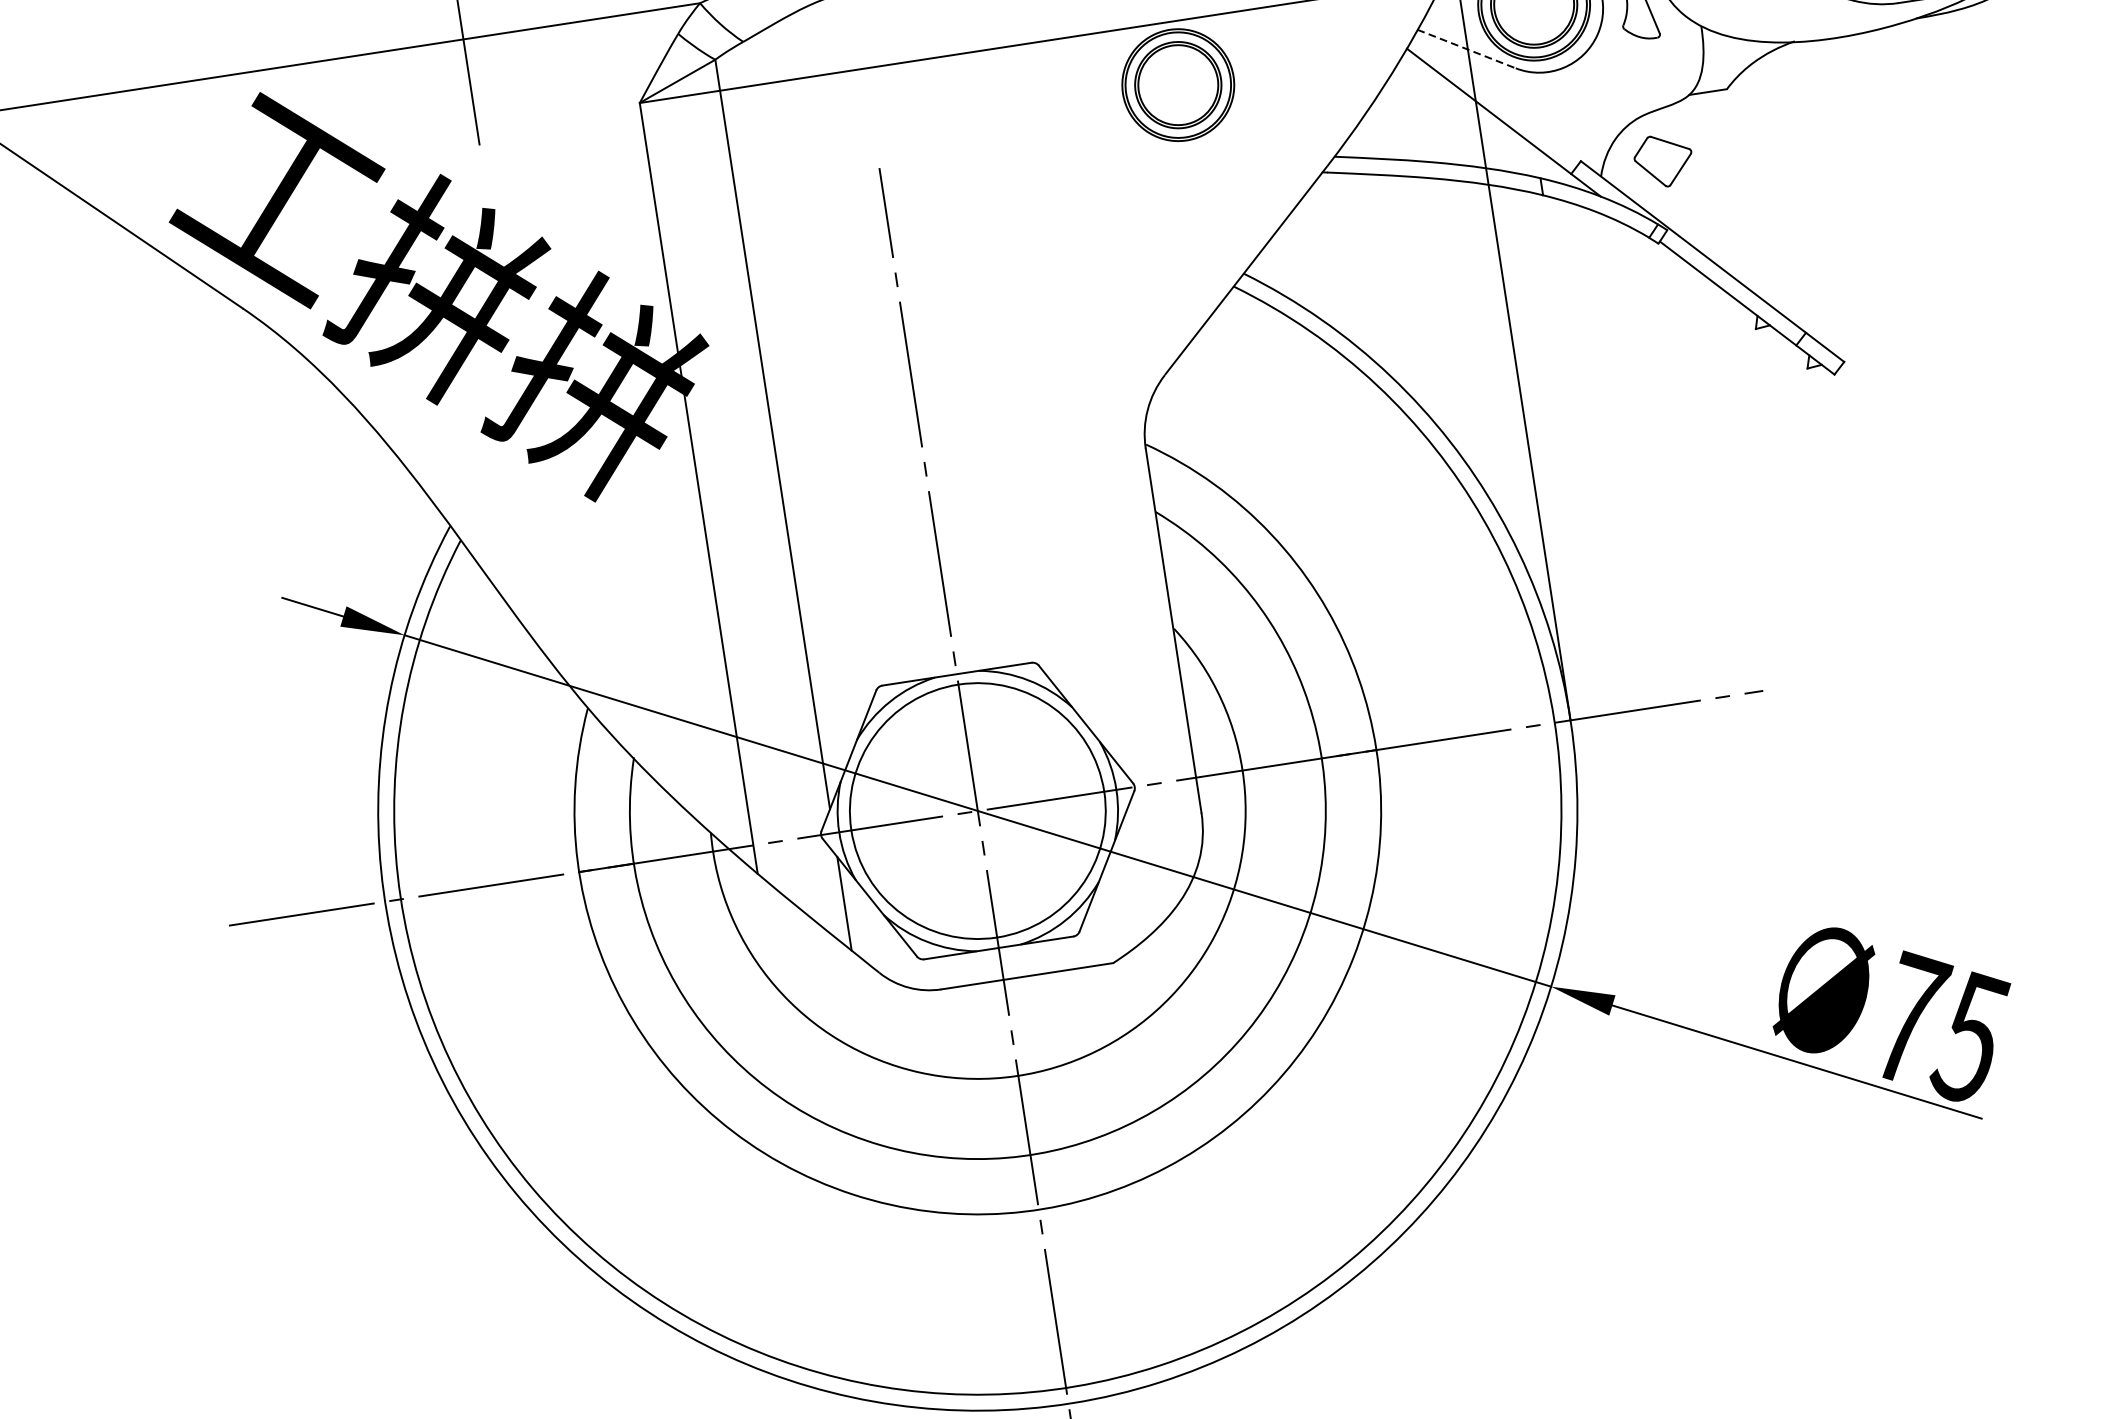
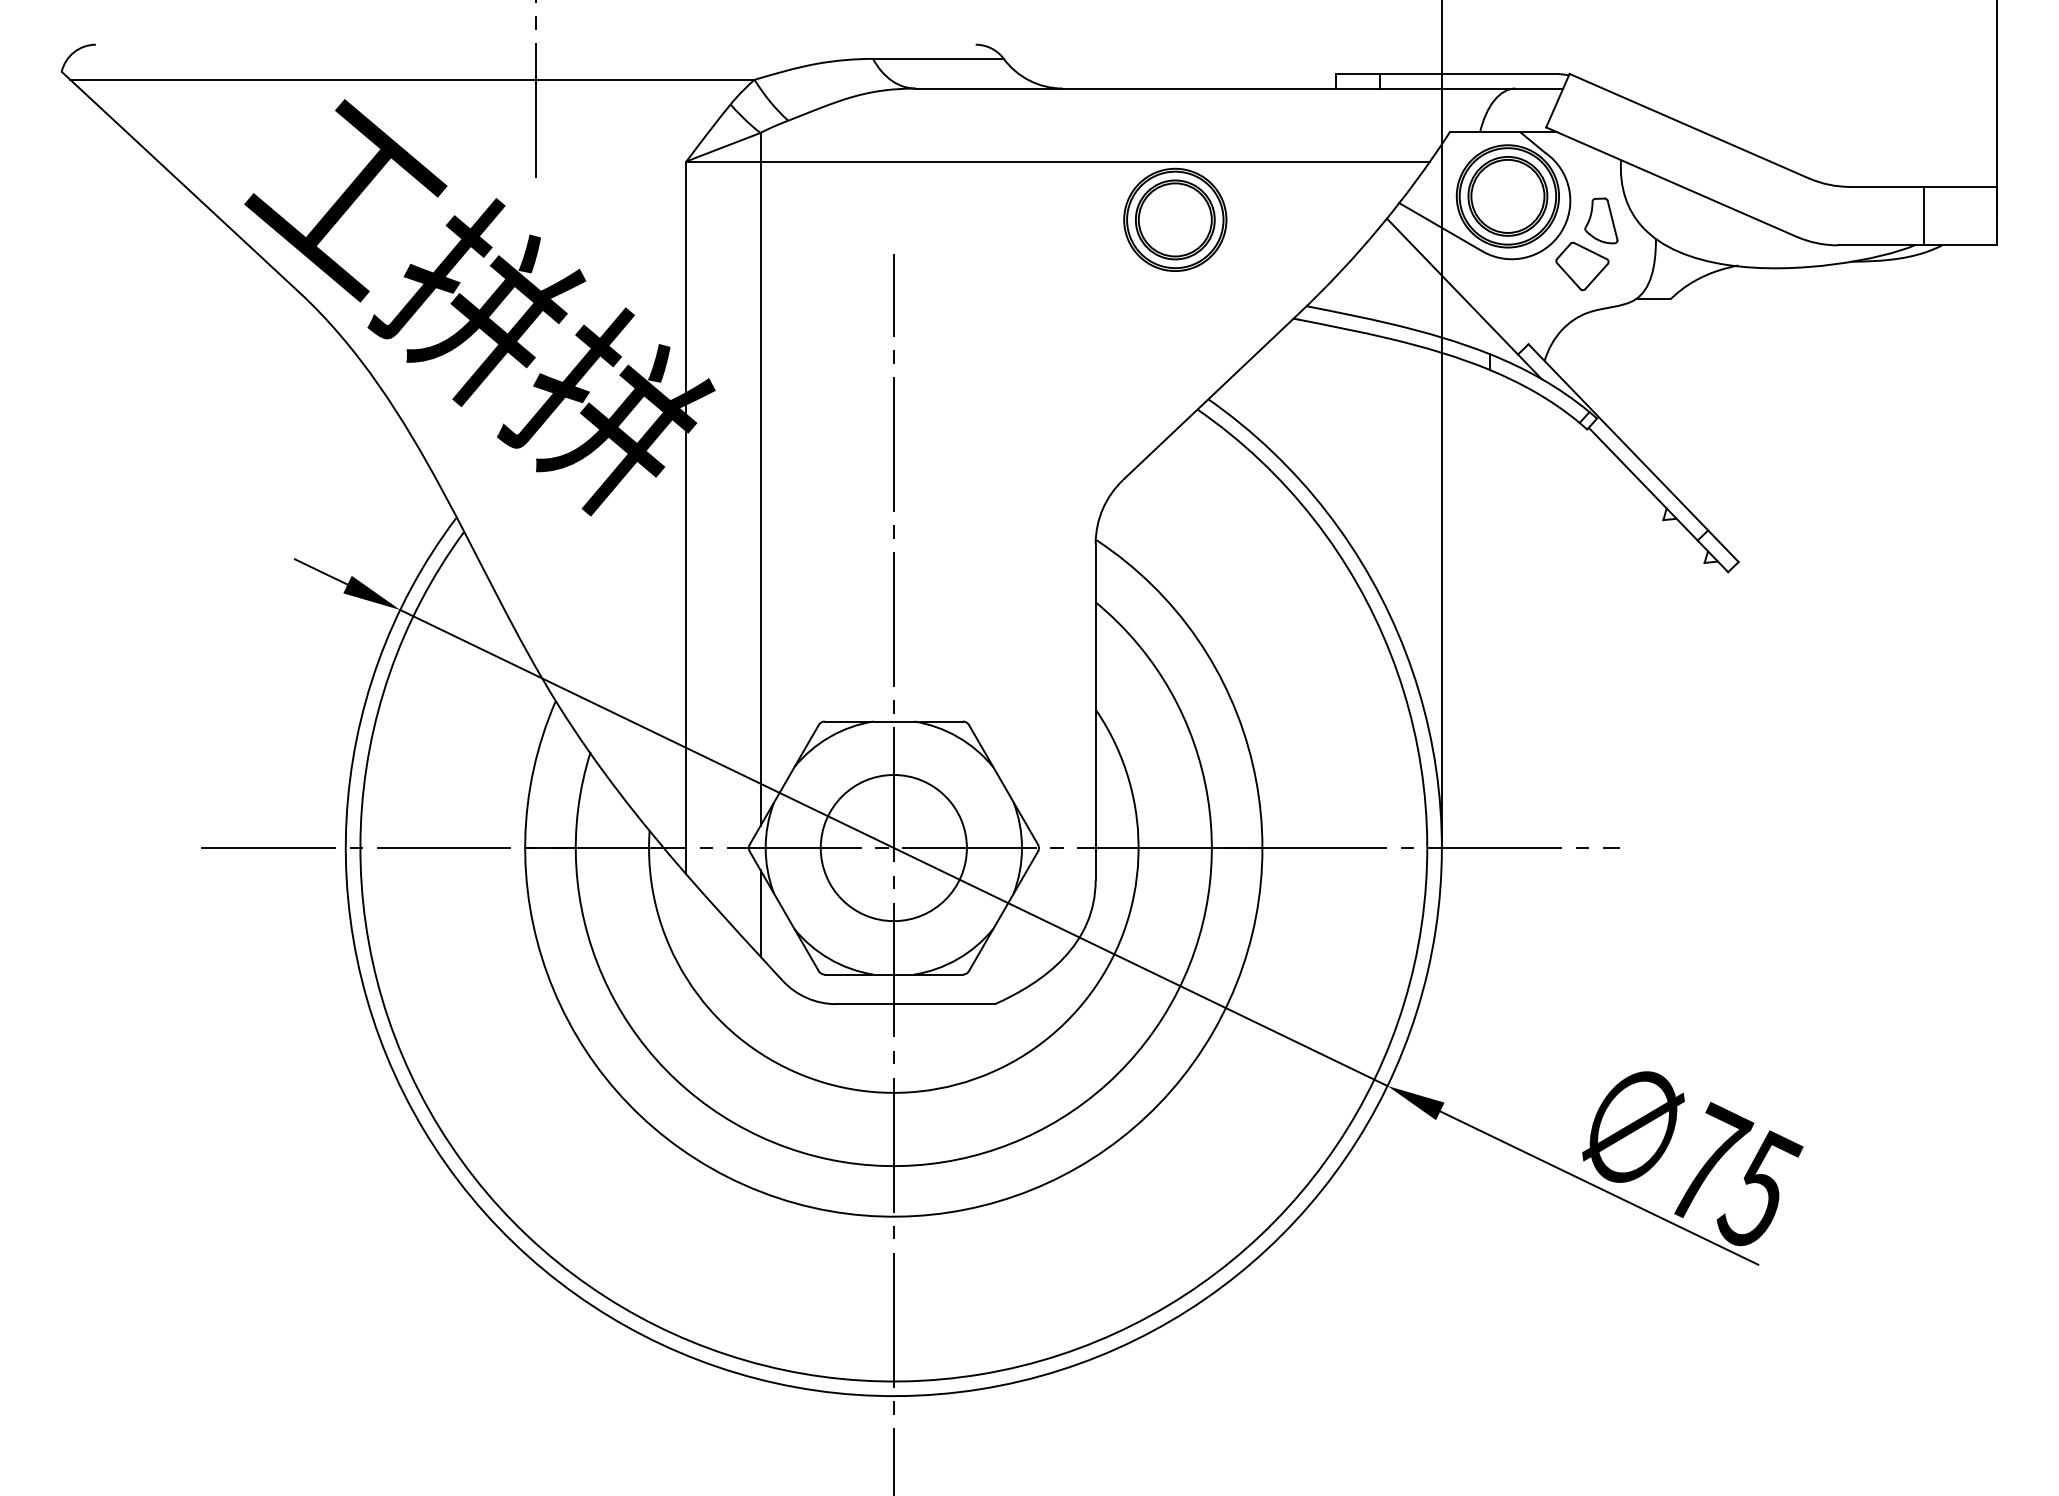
line: (1467, 49) -> (1441, 227), dashed -> solid
part: (1663, 160) -> (1582, 266), moved
circle: (977, 811) -> (893, 848), size x0.62

